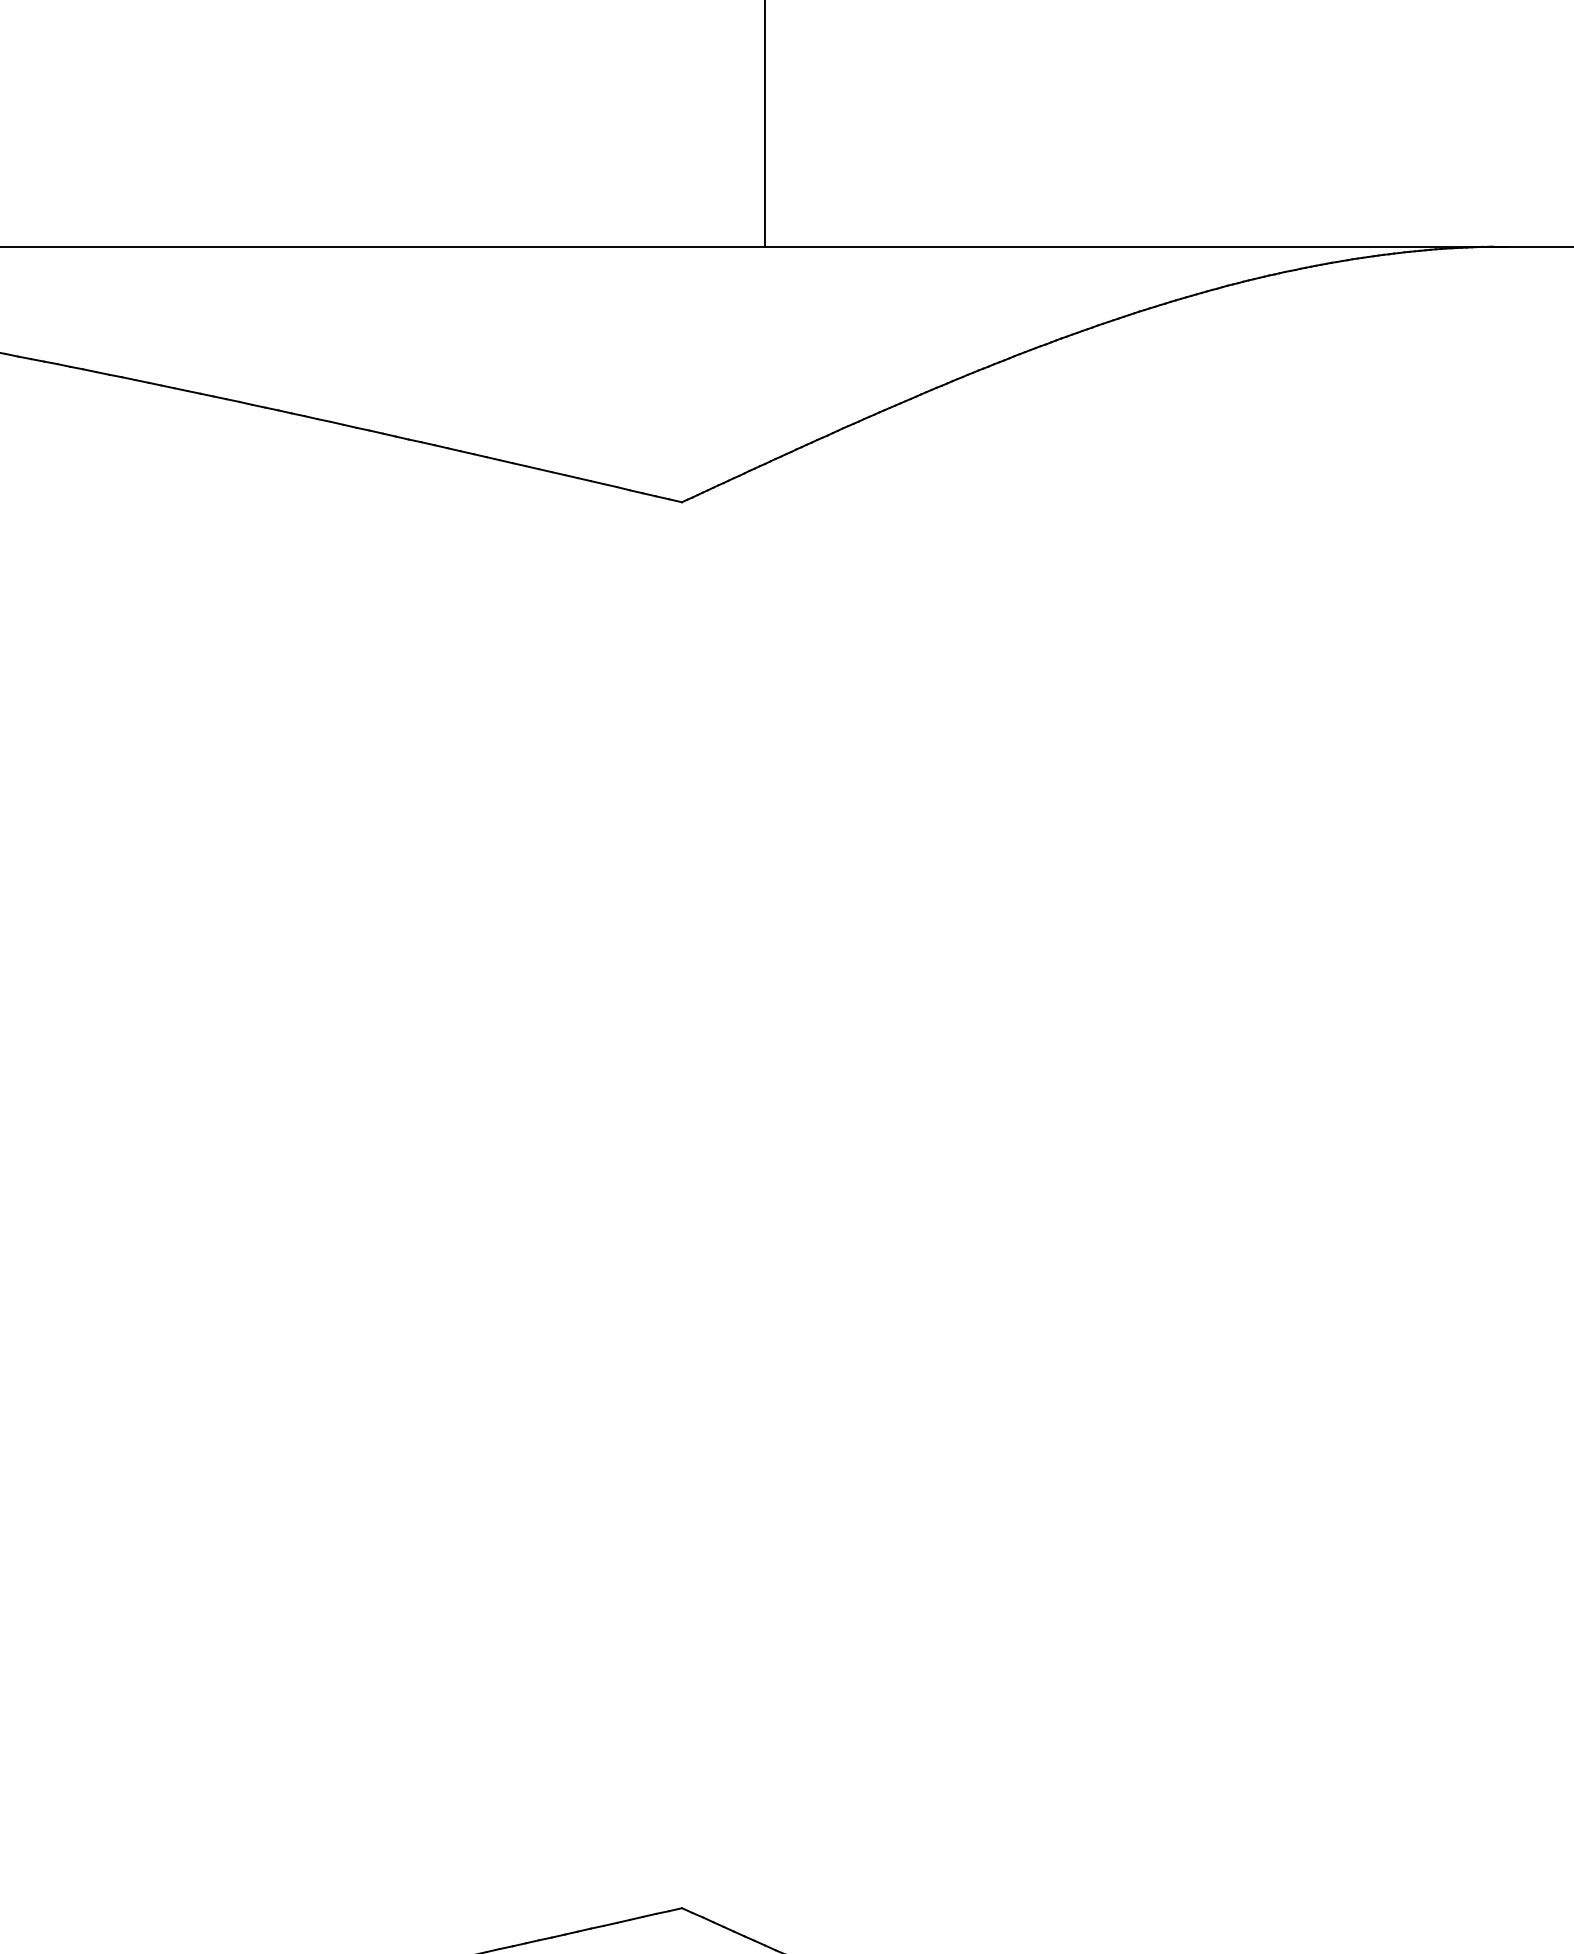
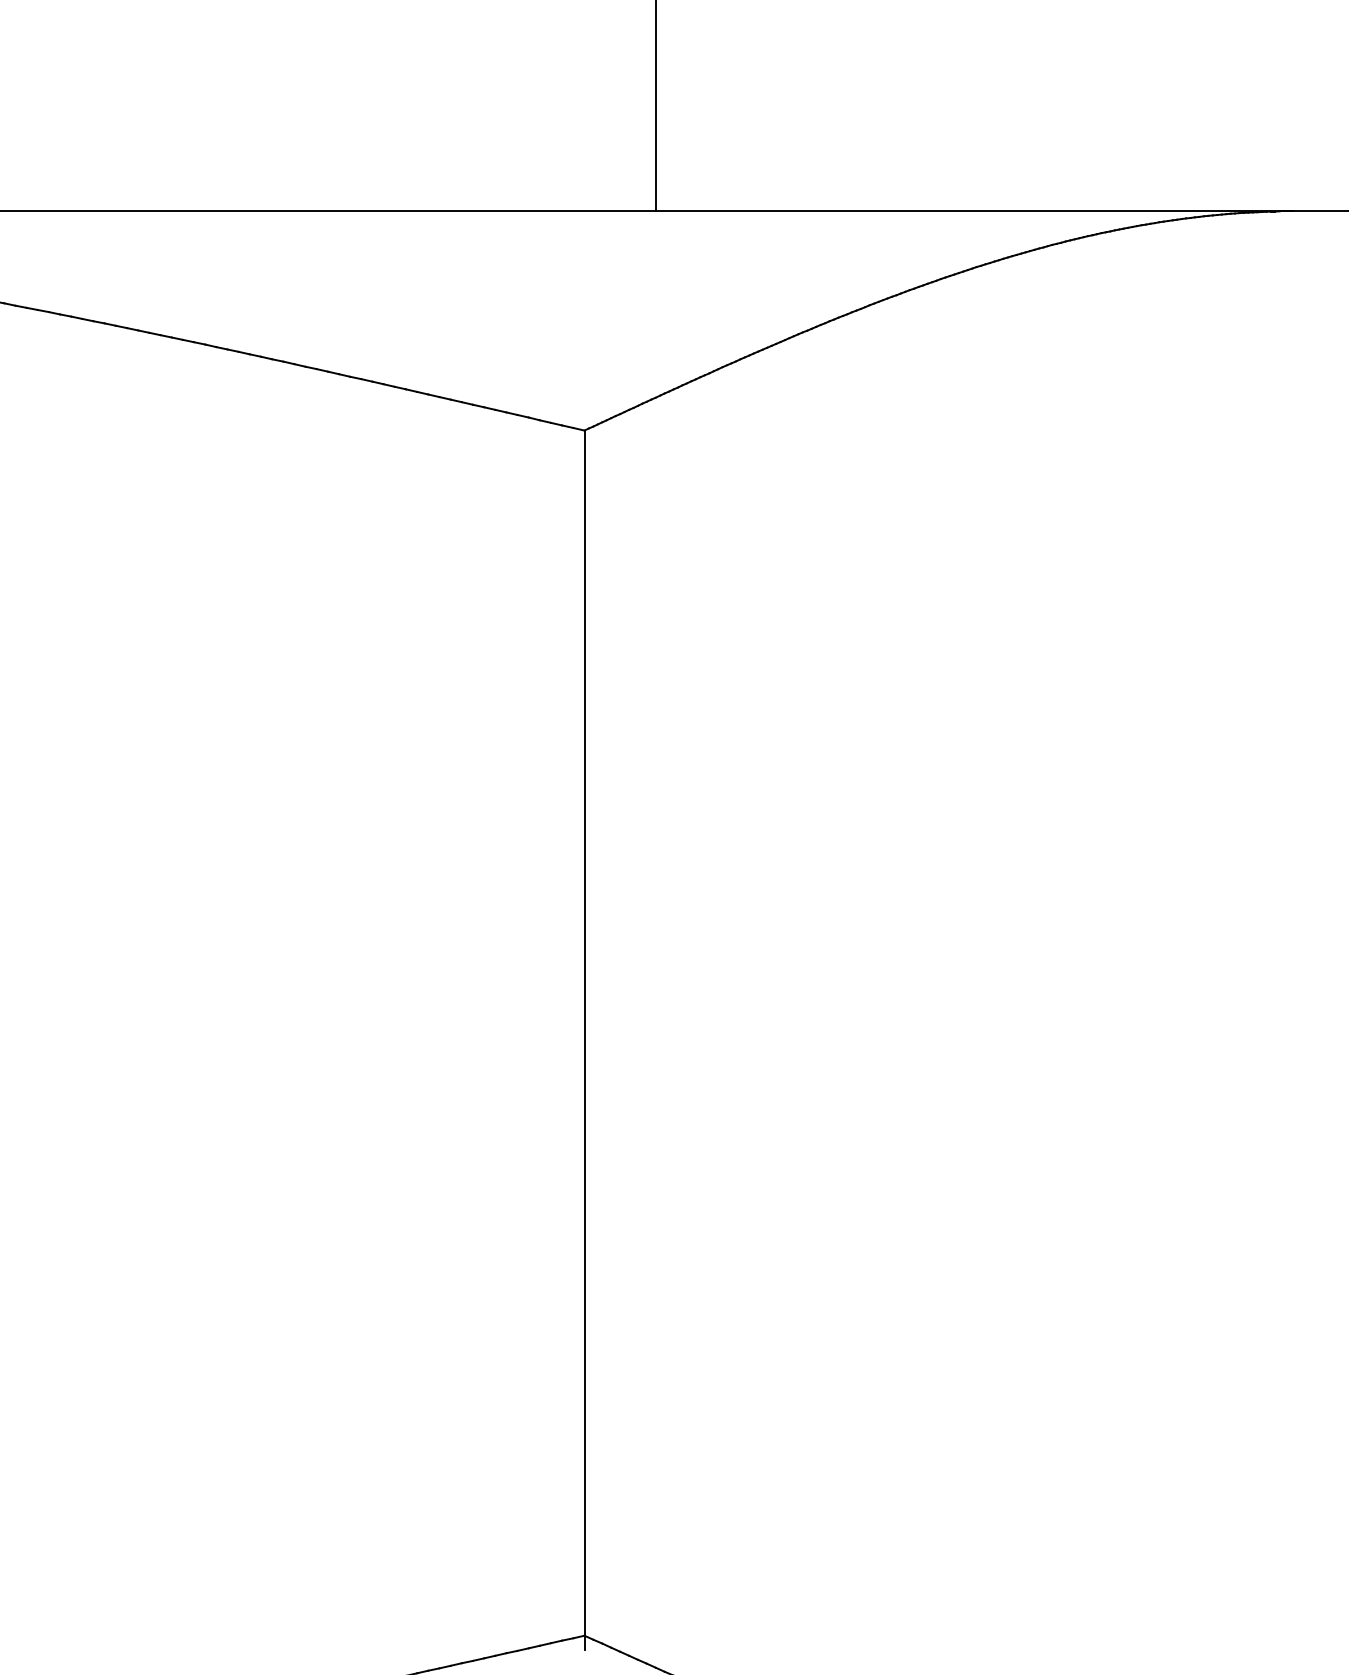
line: (682, 1213) -> (584, 1040), added

